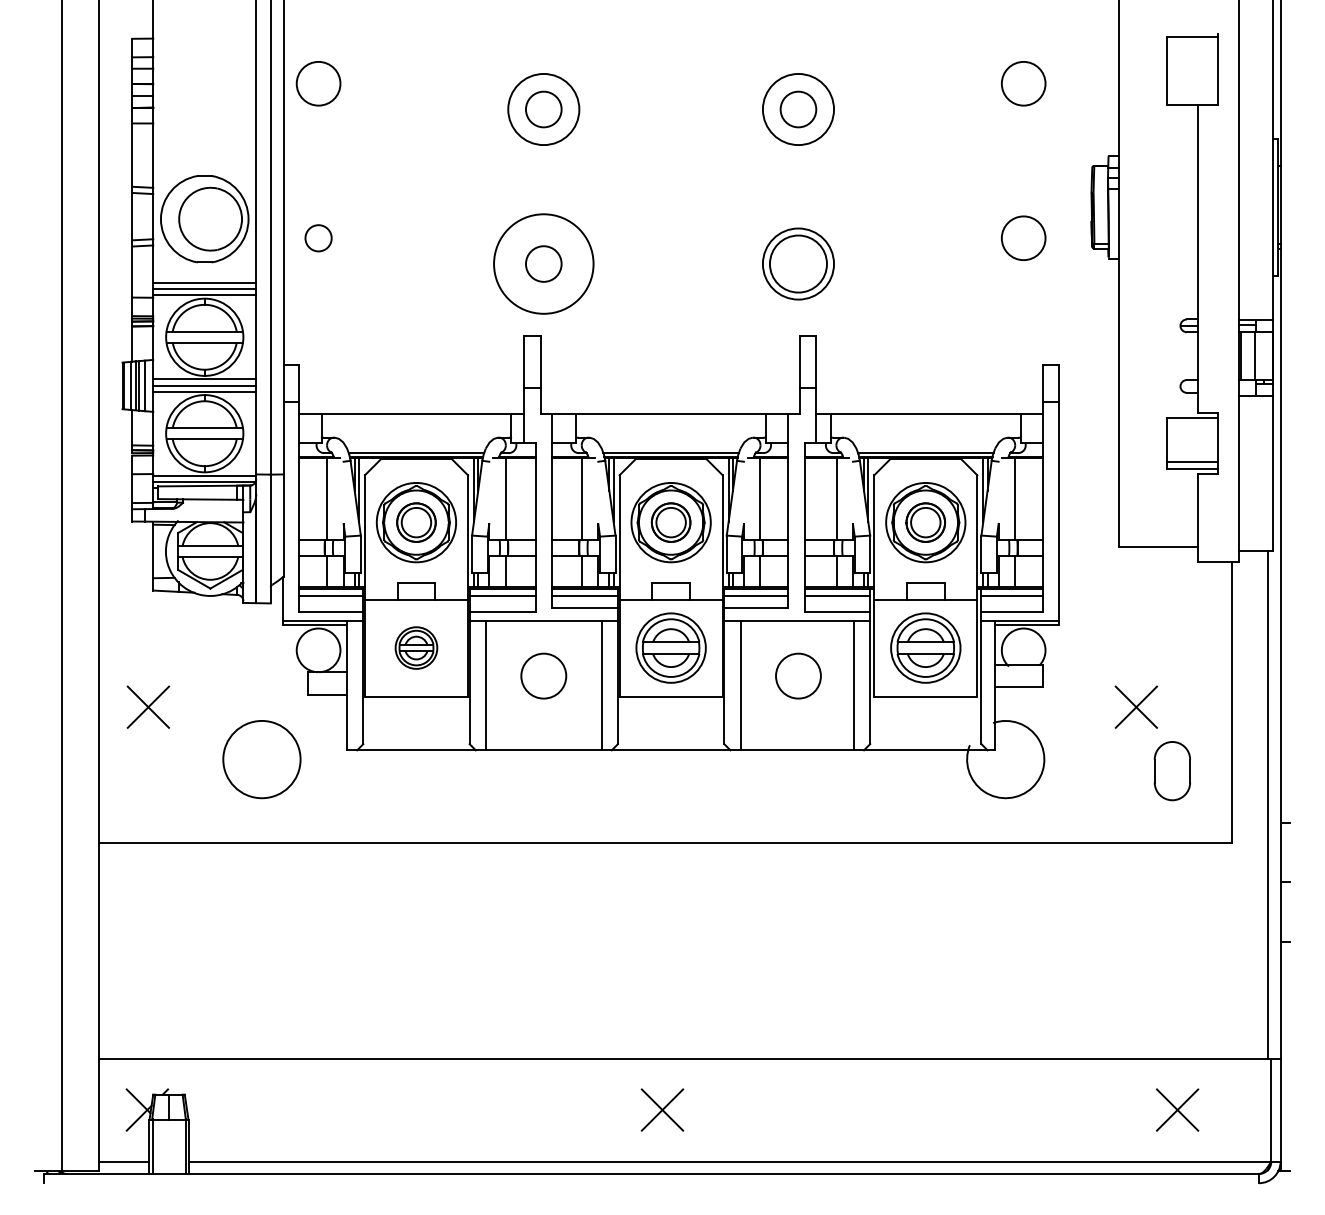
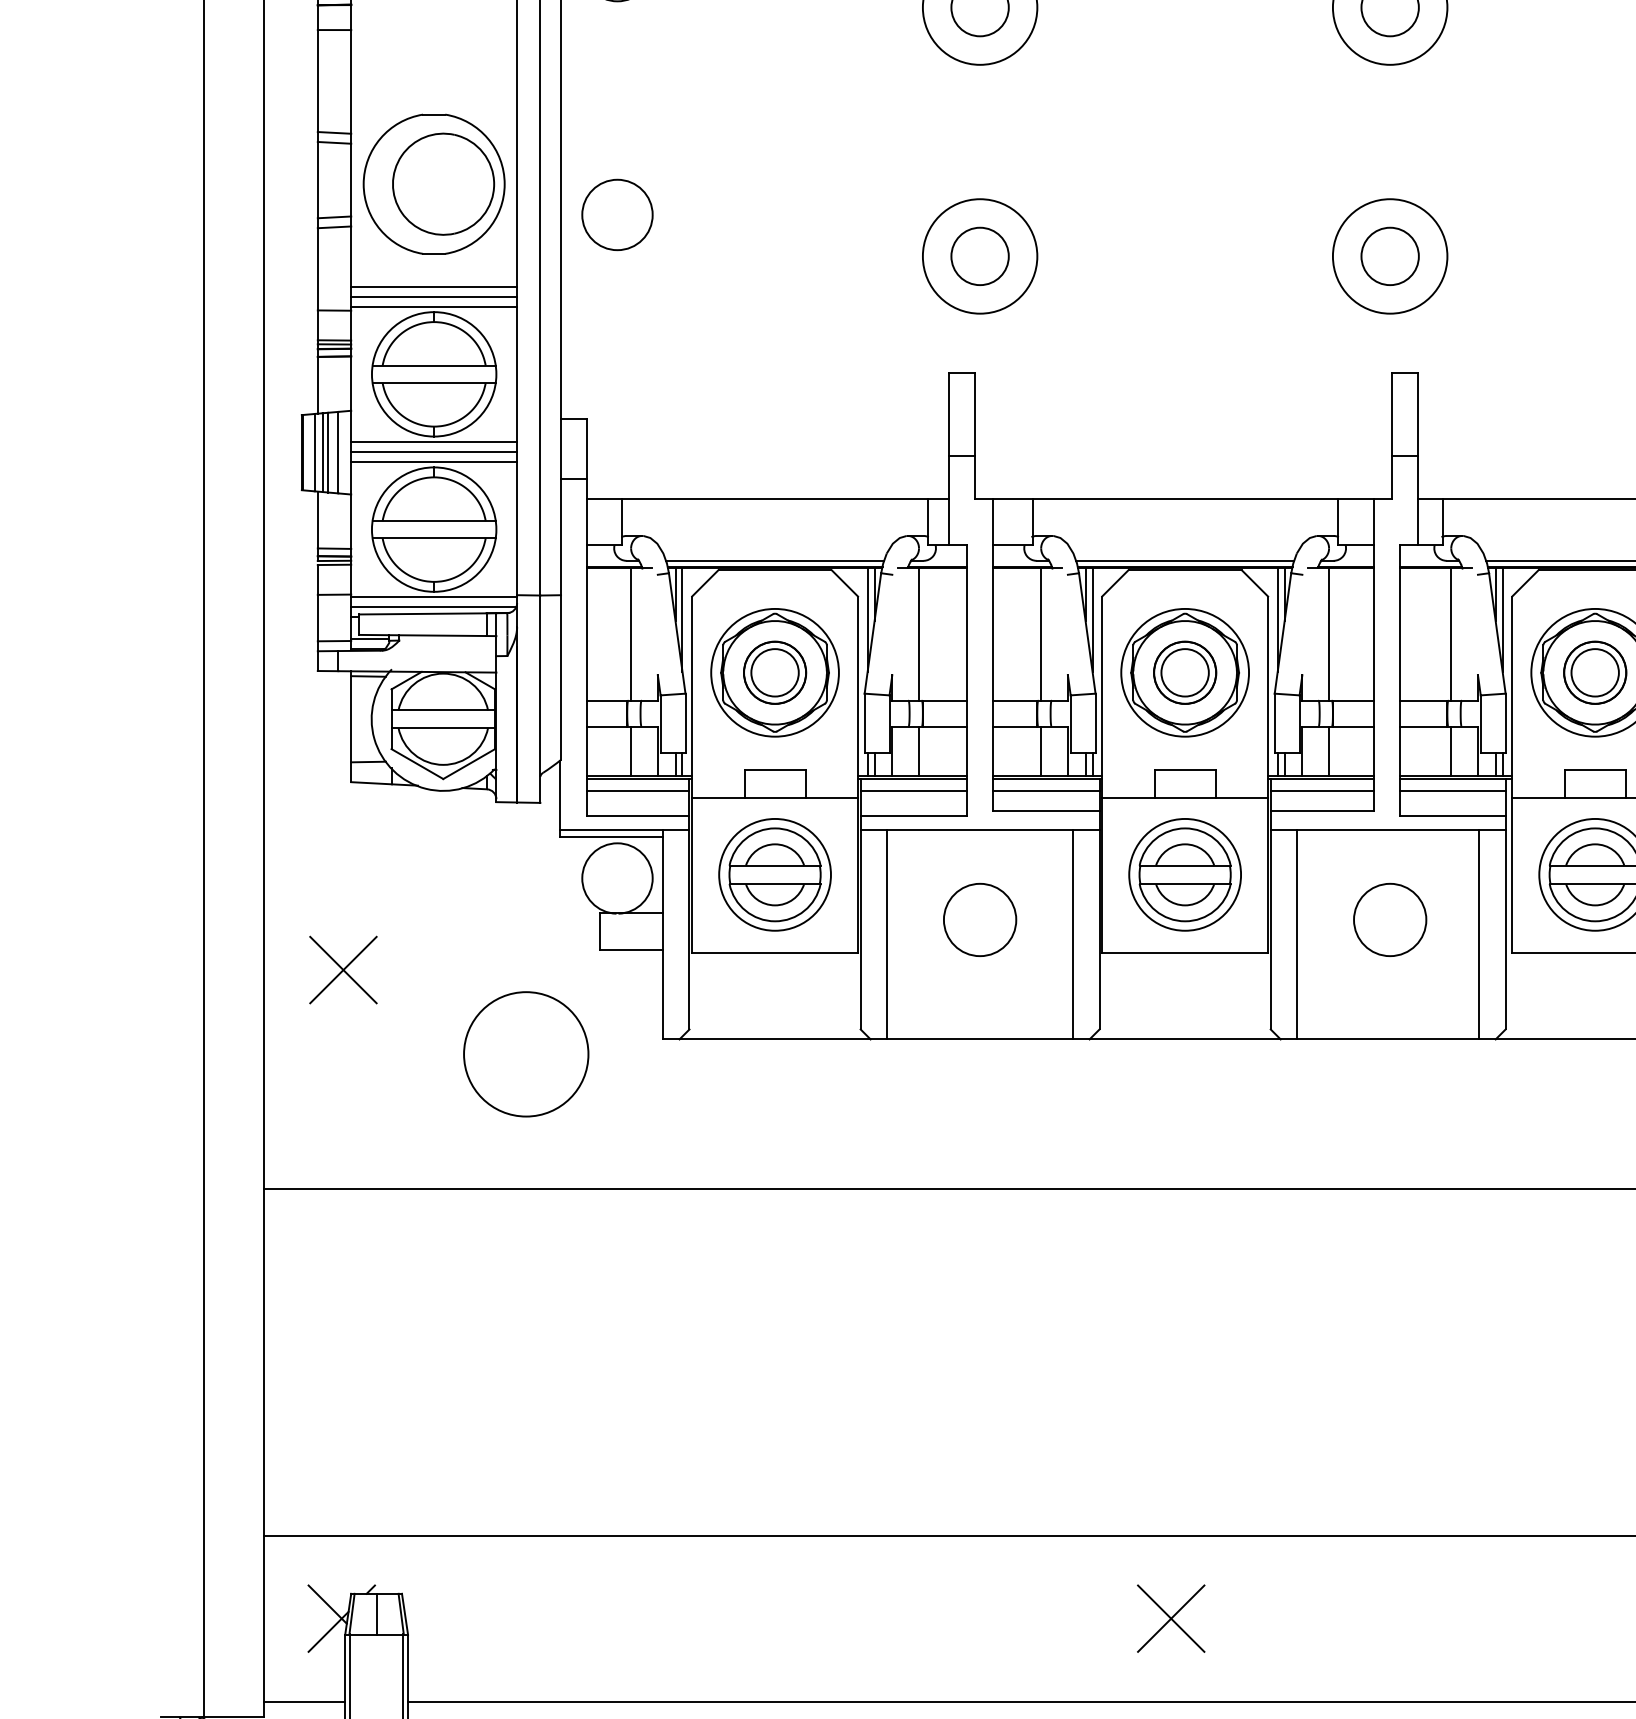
circle: (318, 238) -> (617, 215), size x1.67
circle: (543, 263) -> (979, 255), size x0.71
circle: (798, 263) -> (1390, 255), size x0.62
part: (416, 647) -> (775, 873), size x1.67

